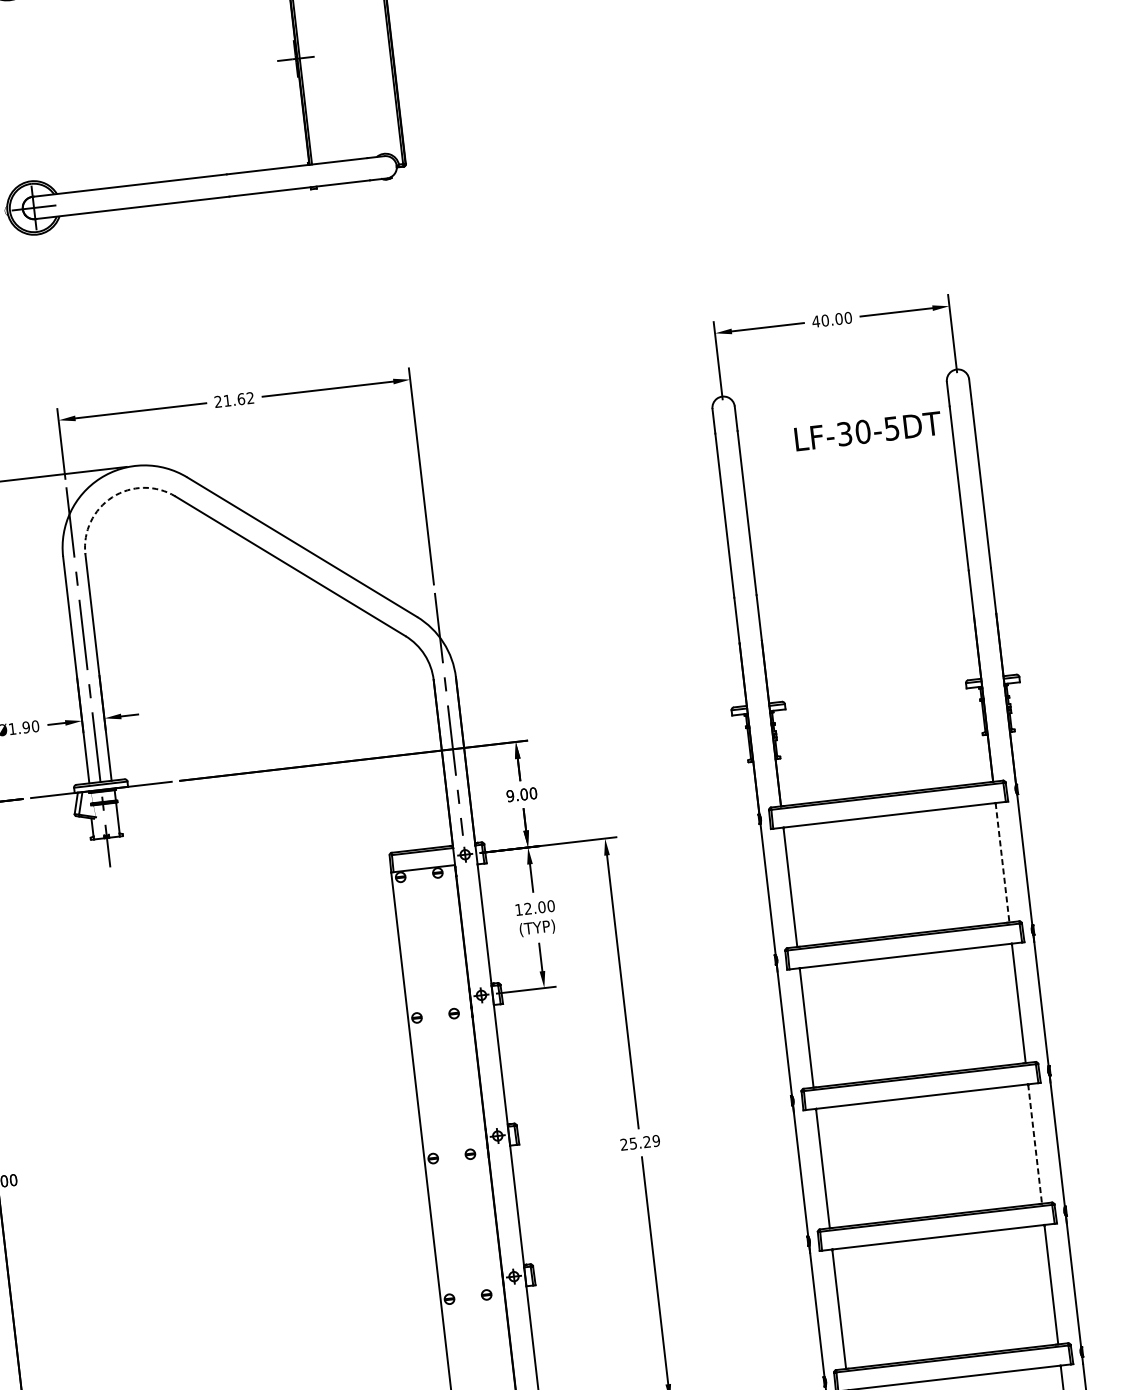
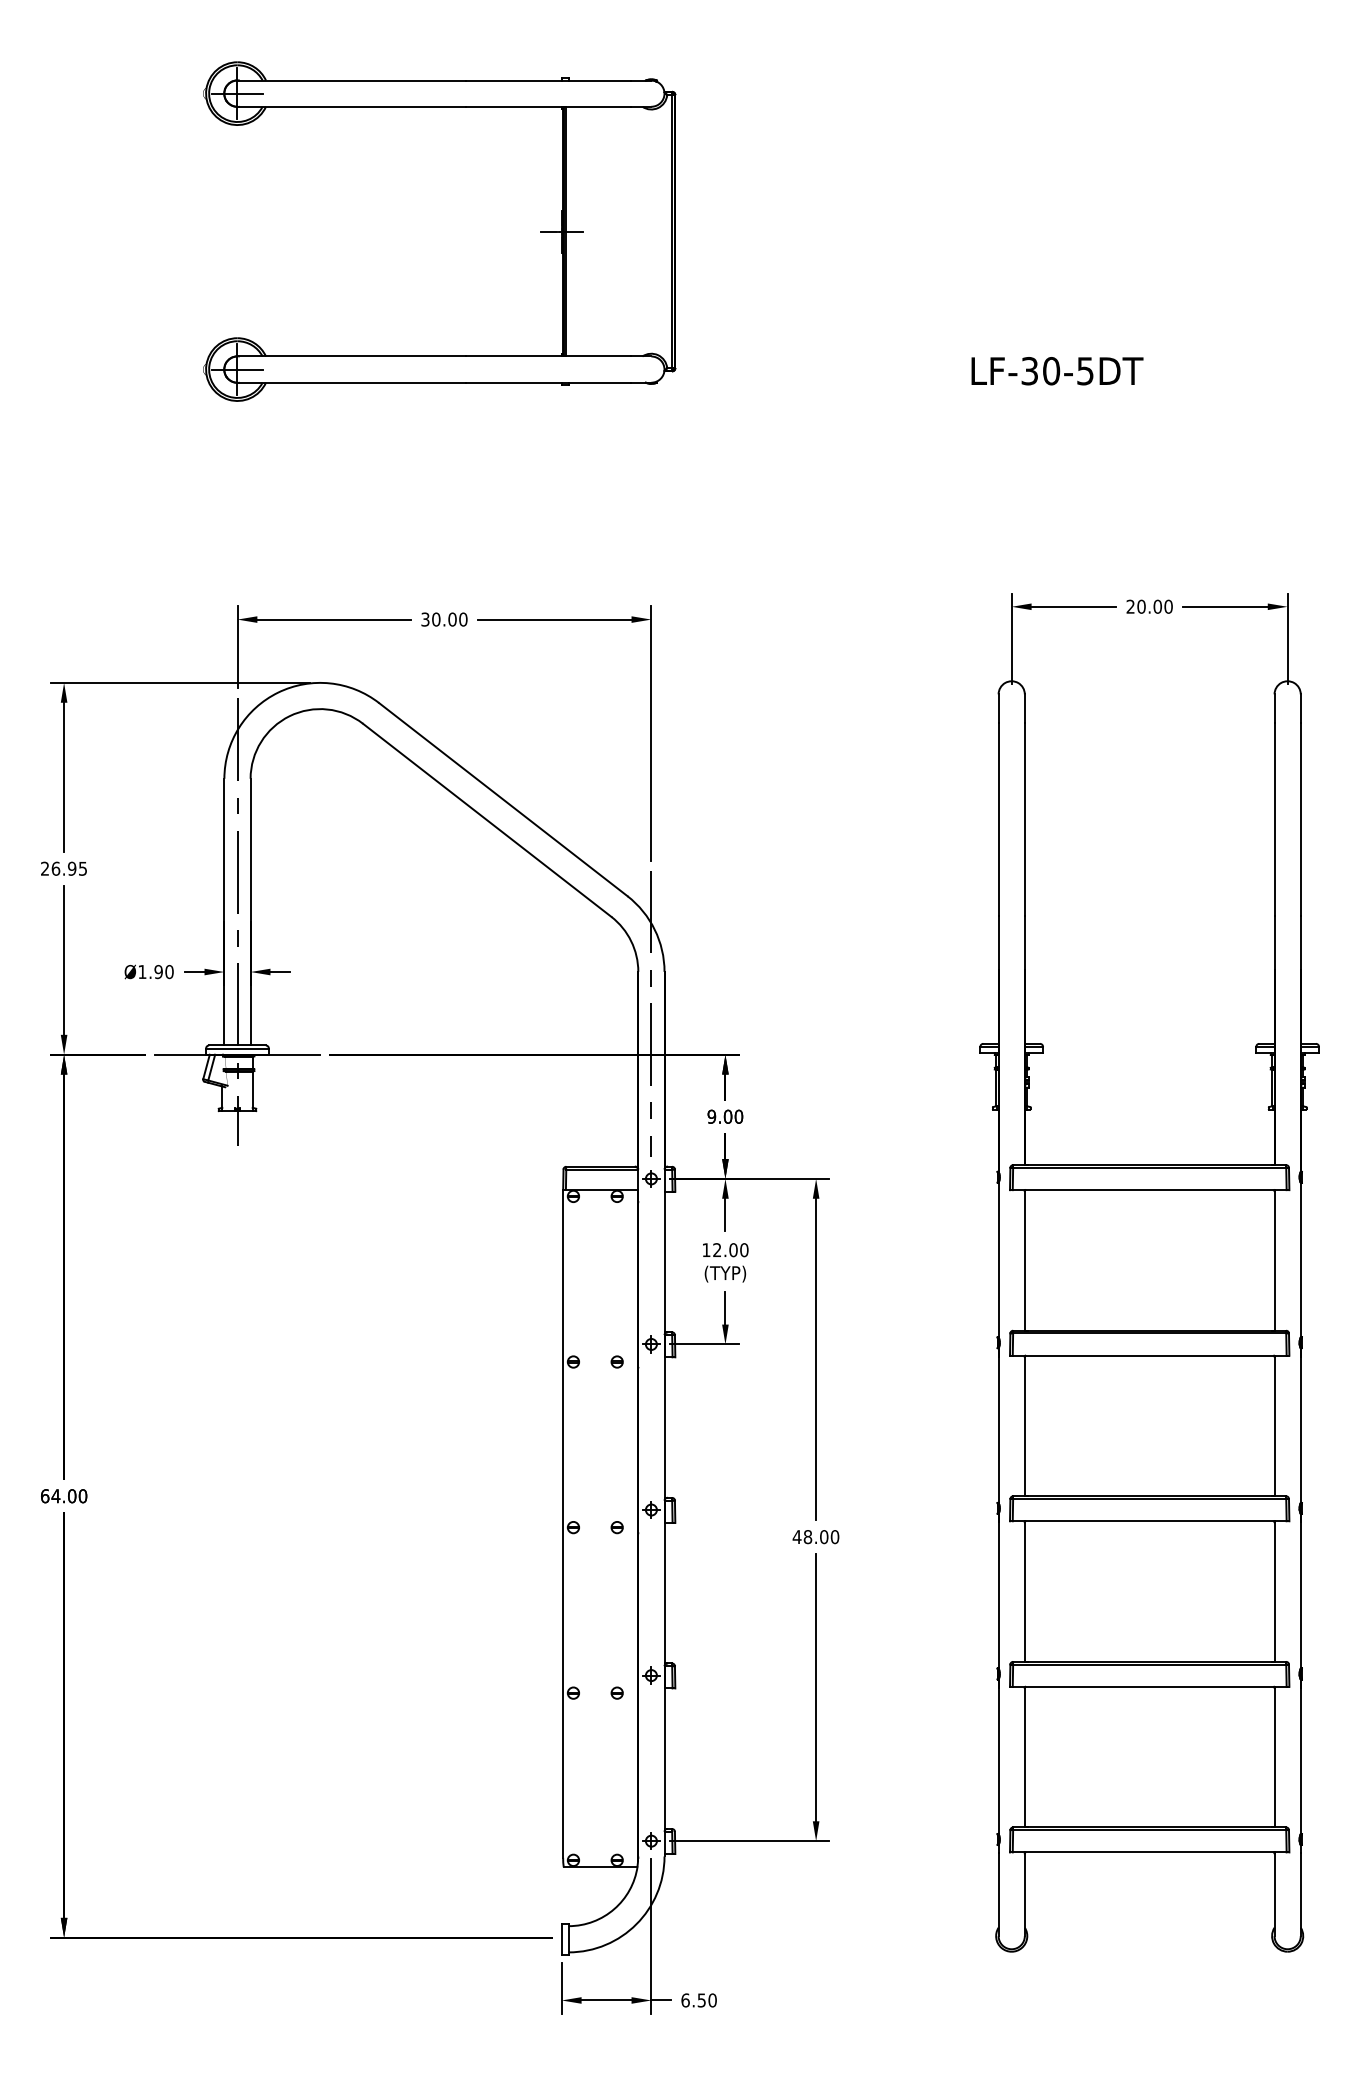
text: (815, 321) -> (1130, 606), 40.00 -> 20.00
text: (234, 399) -> (444, 619), 21.62 -> 30.00
text: (868, 431) -> (1057, 371), moved
arc: (112, 497) -> (289, 716), dashed -> solid
line: (1002, 862) -> (1274, 1260), dashed -> solid
text: (639, 1143) -> (815, 1537), 25.29 -> 48.00
line: (1035, 1144) -> (1274, 1592), dashed -> solid

